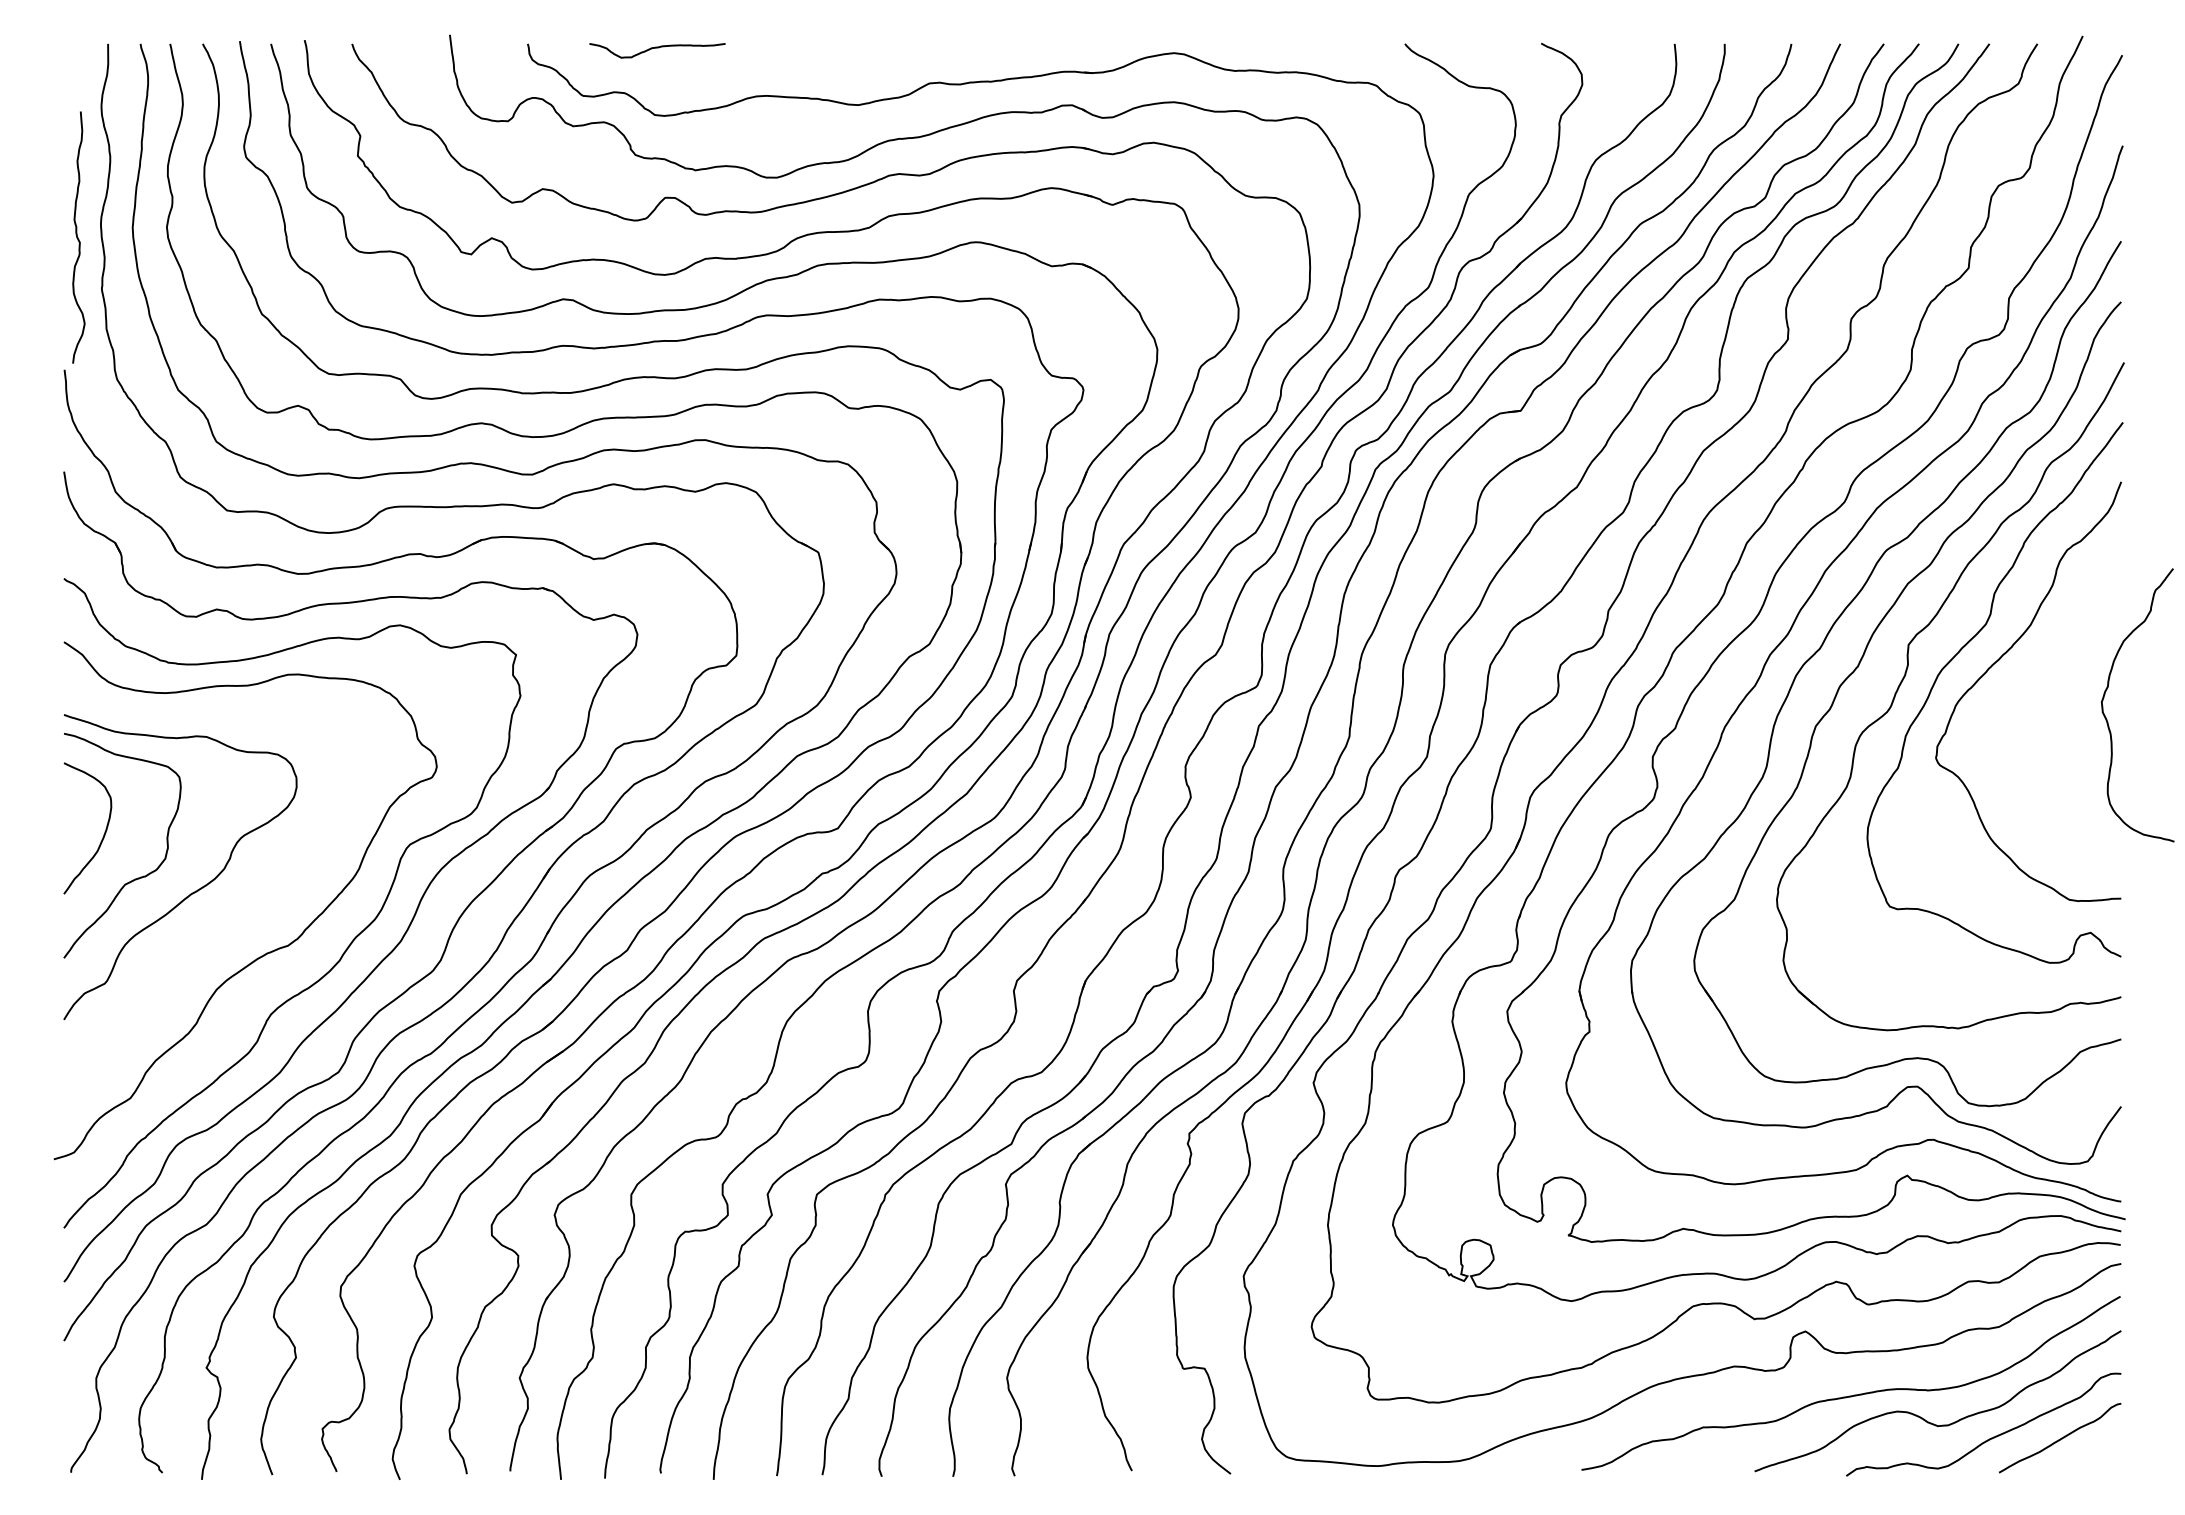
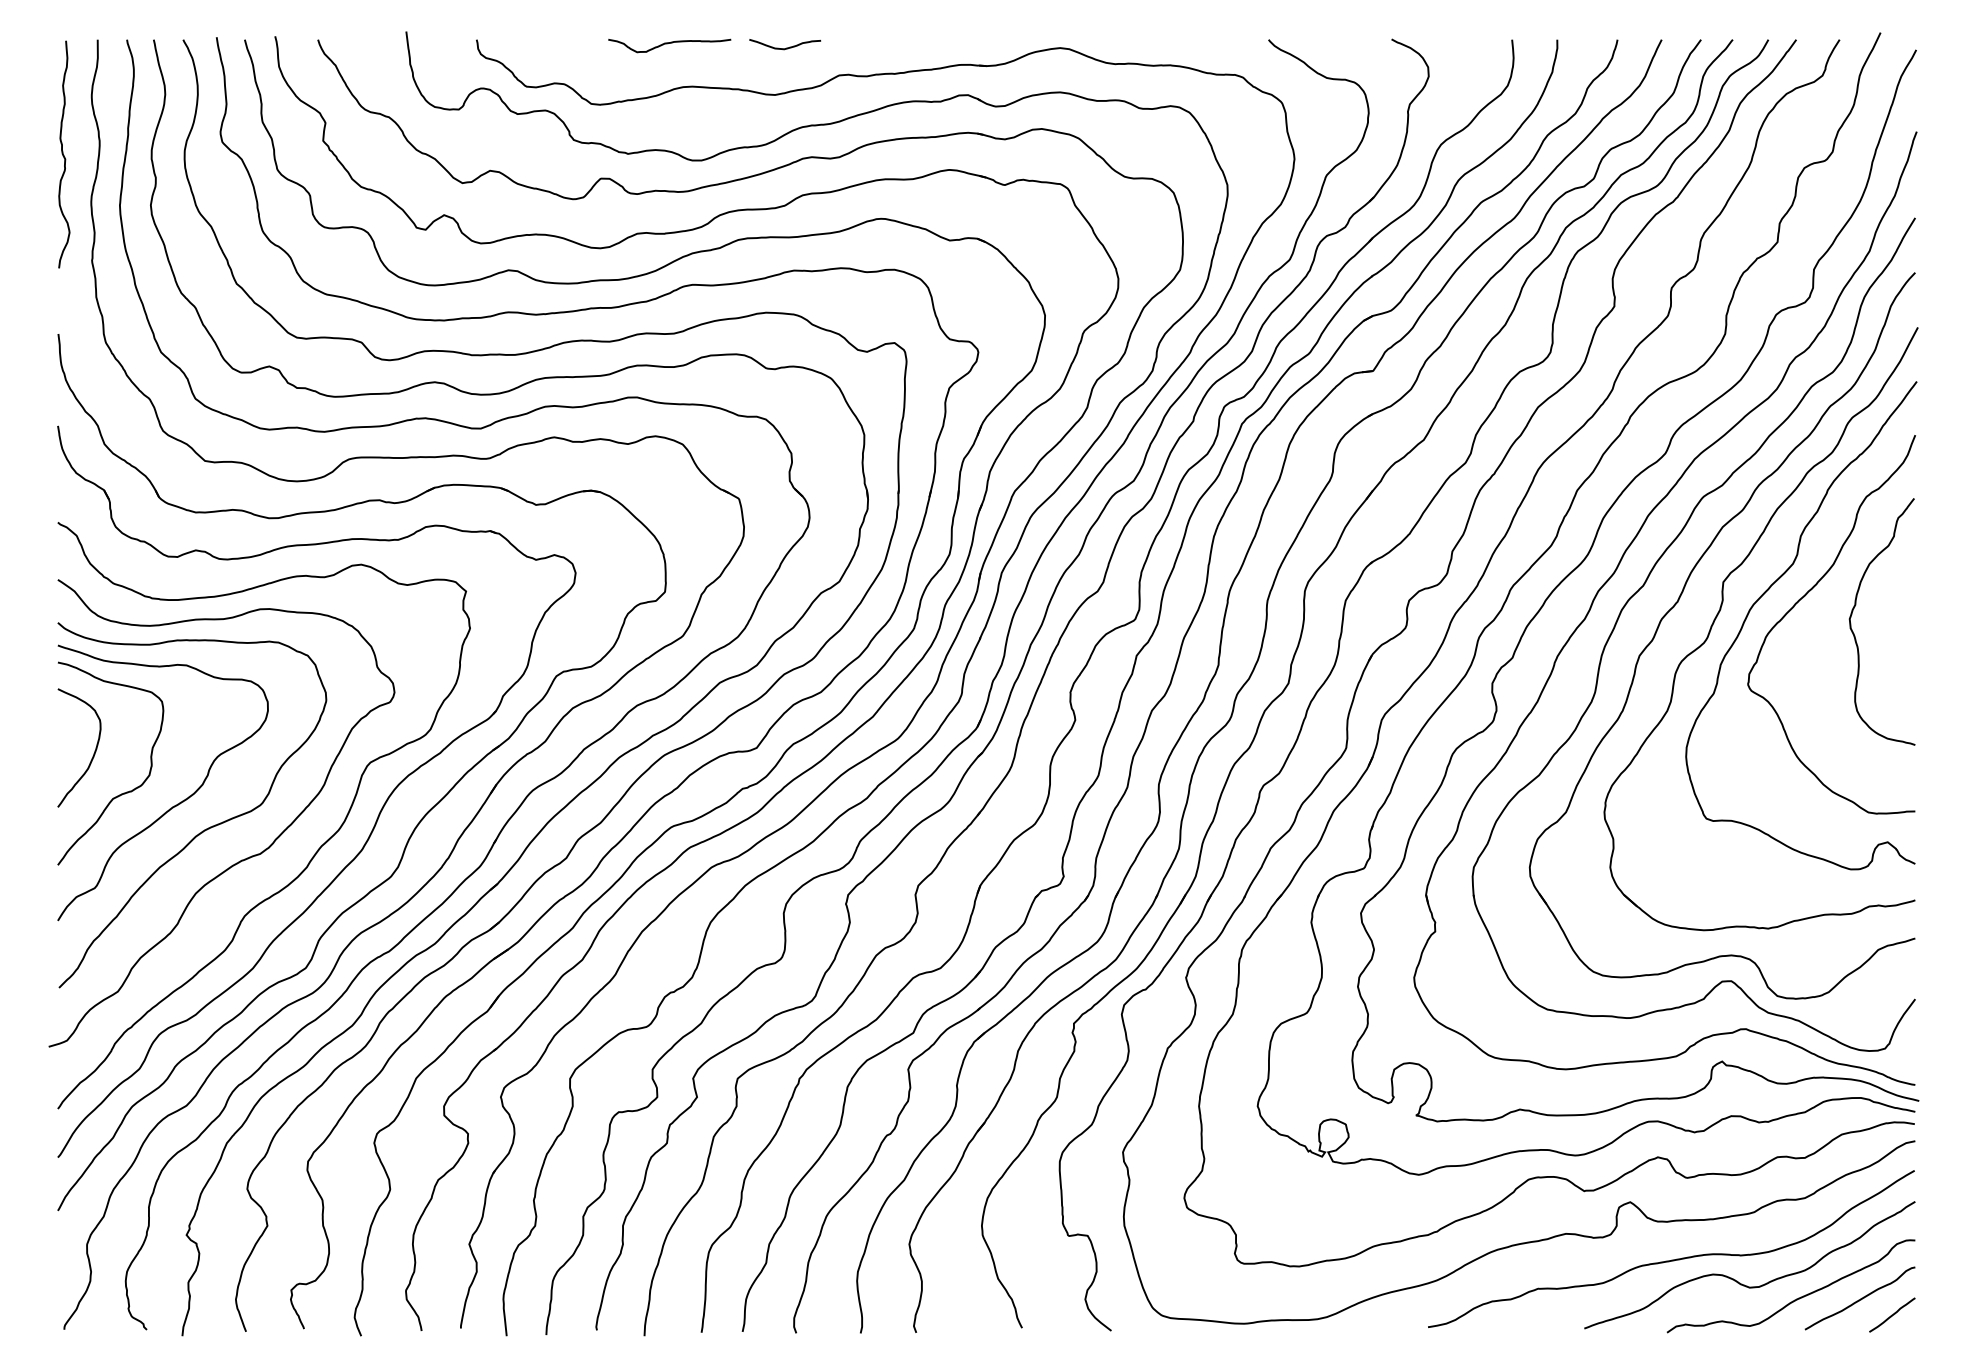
curve: (657, 48) -> (669, 43), moved
curve: (870, 52) -> (786, 47), added
curve: (77, 237) -> (63, 154), moved
curve: (2108, 720) -> (1855, 635), moved
curve: (226, 918) -> (204, 829), added
curve: (2095, 1455) -> (1892, 1314), added

